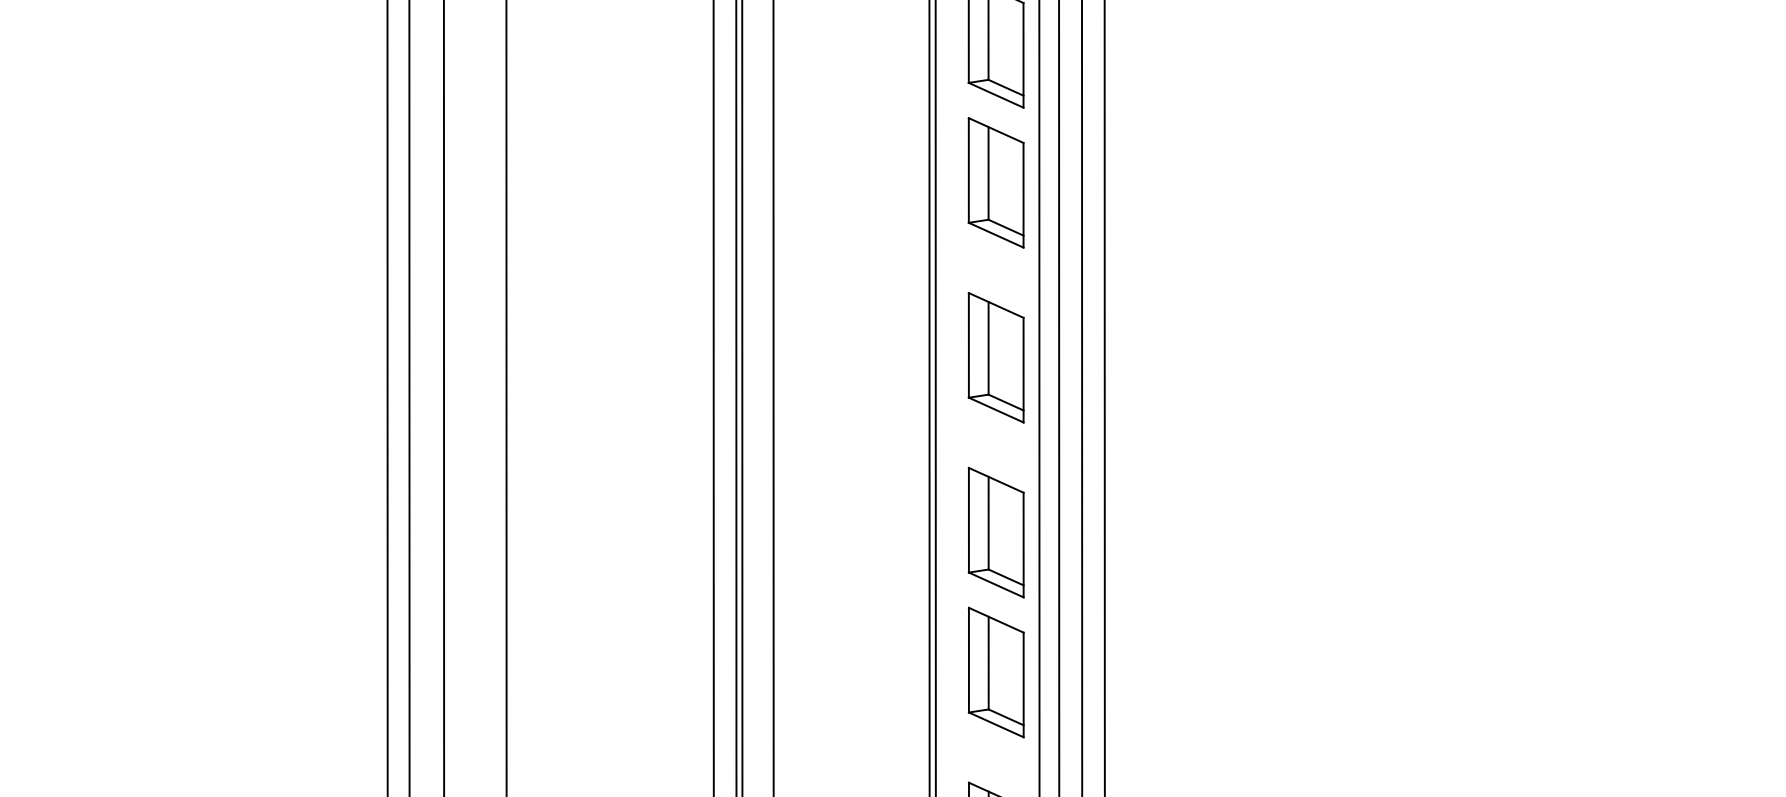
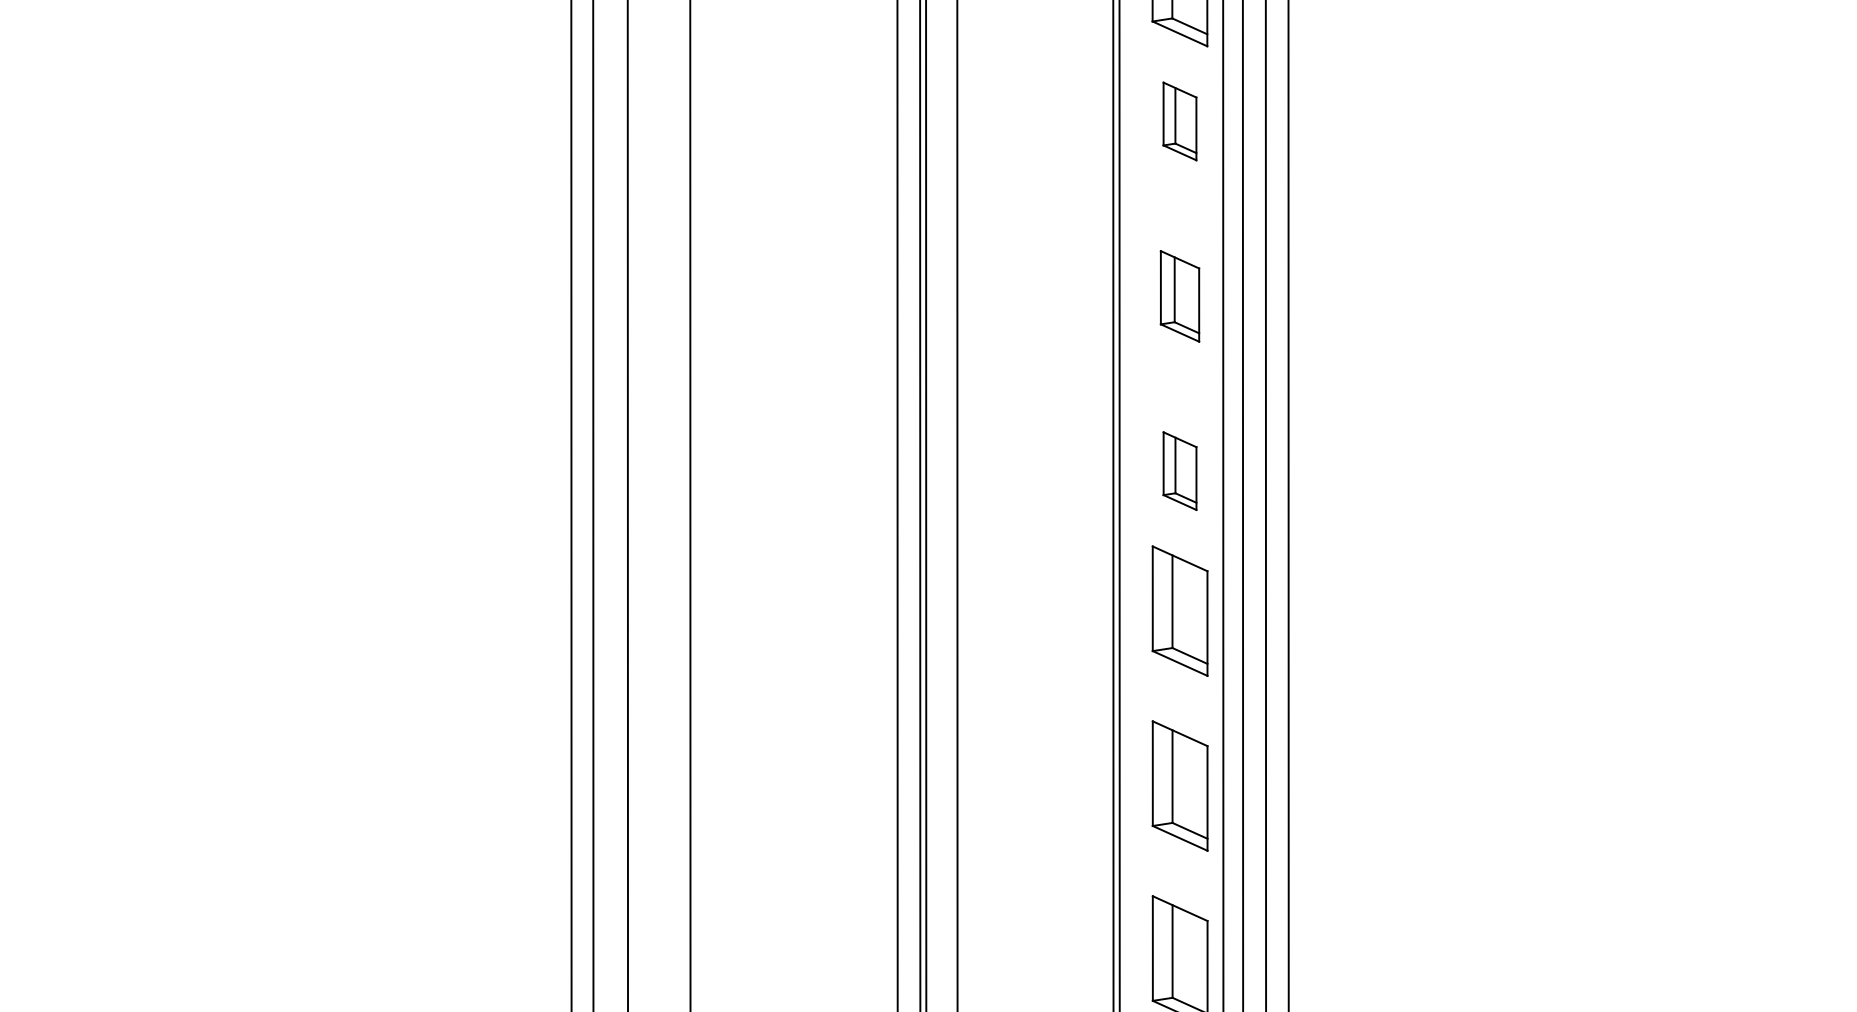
part: (995, 182) -> (1179, 121), size x0.6
part: (995, 357) -> (1179, 296), size x0.7
part: (995, 531) -> (1179, 470), size x0.6

